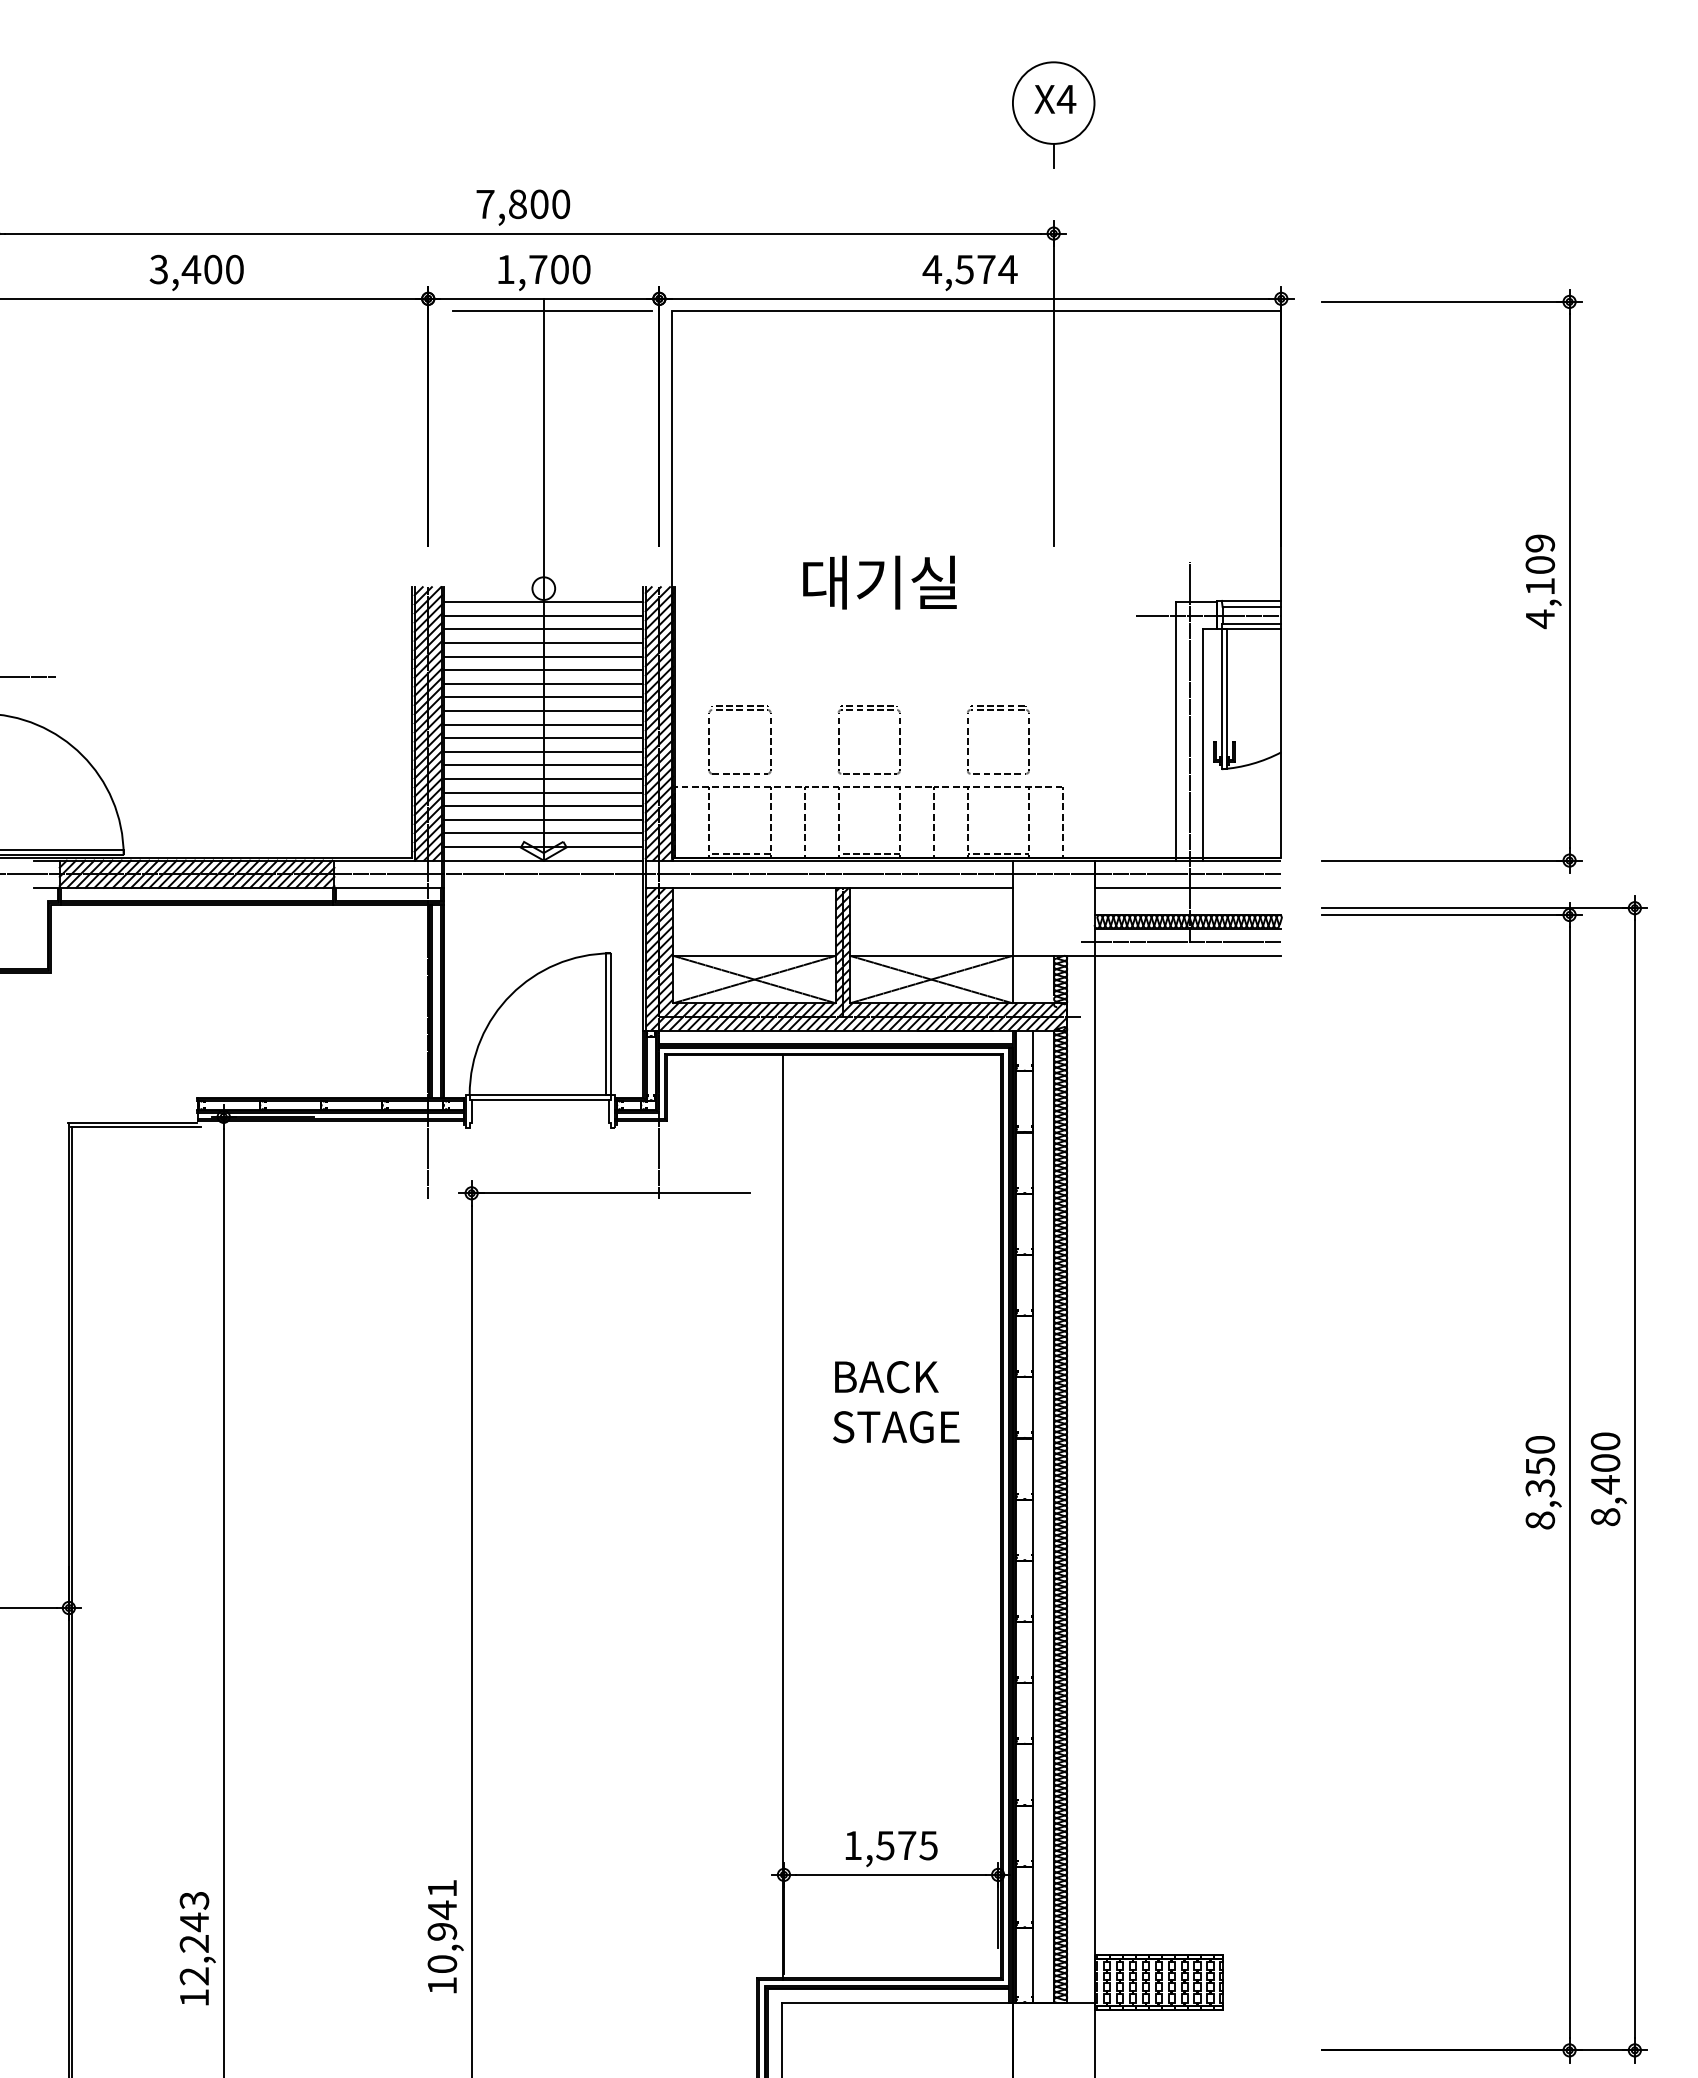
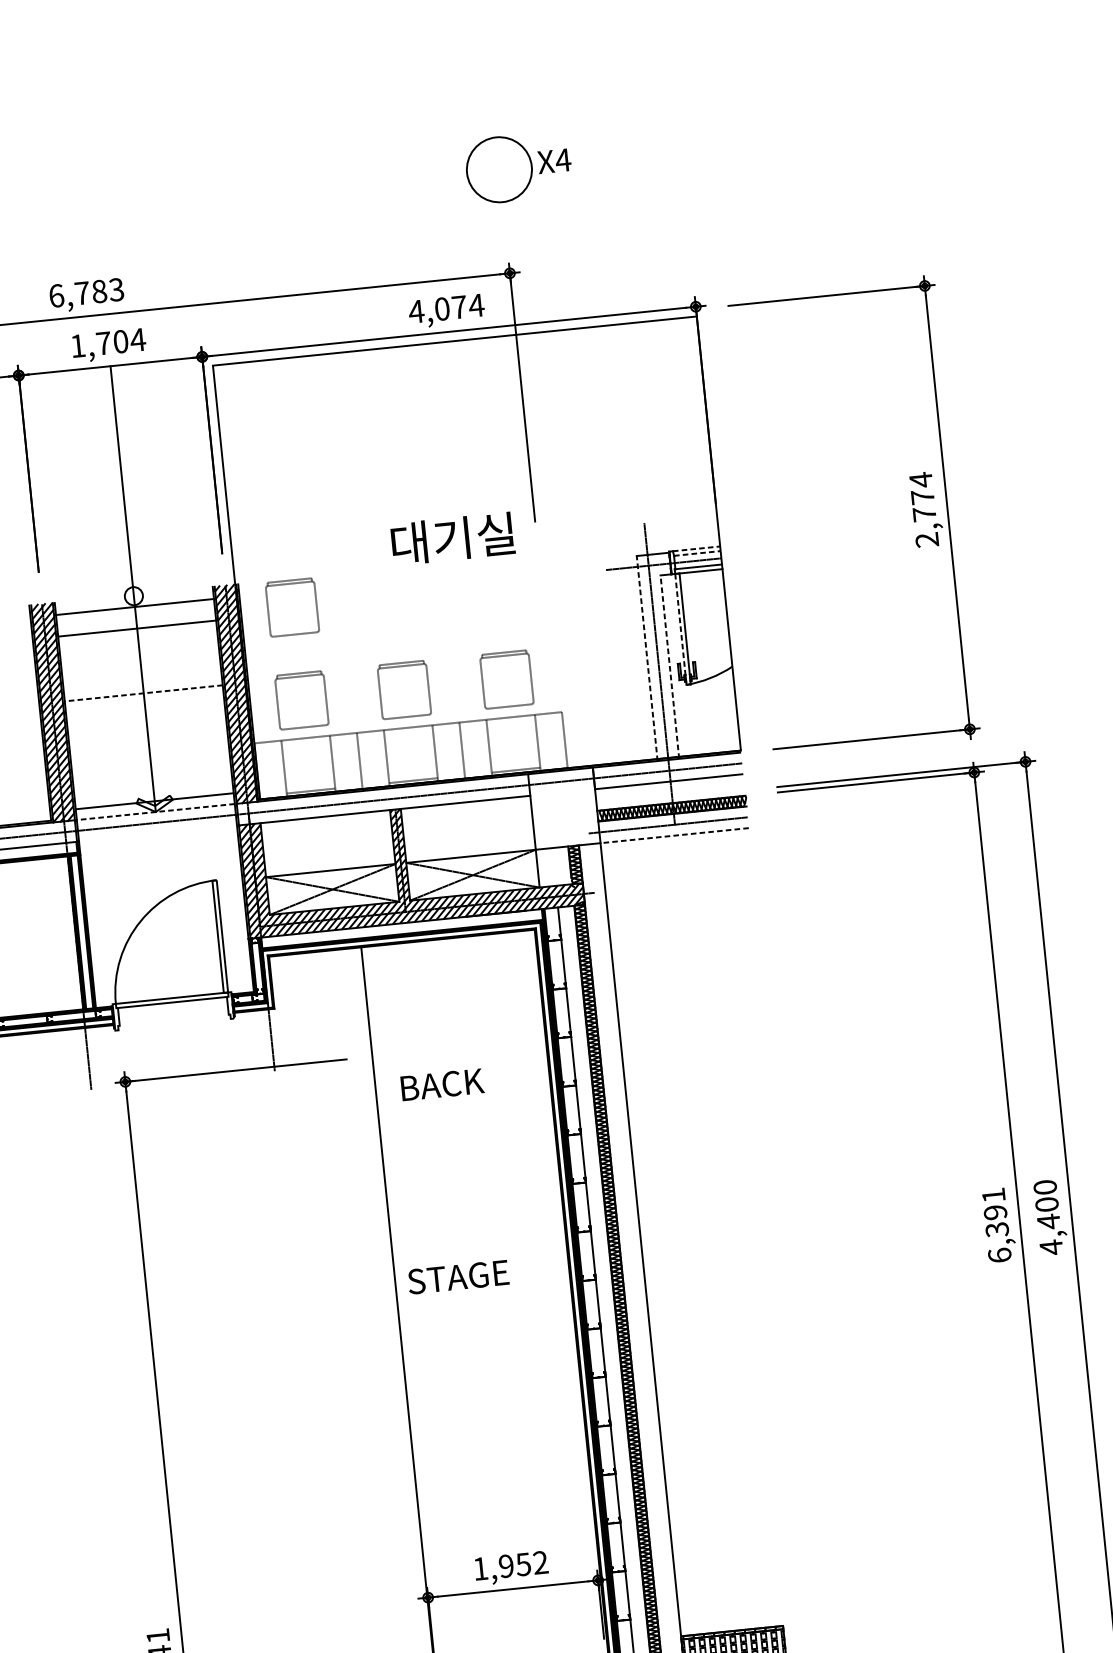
text: (1055, 99) -> (554, 161), moved
line: (1053, 155) -> (503, 211), removed
text: (523, 204) -> (86, 292), 7,800 -> 6,783
text: (581, 269) -> (138, 339), 1,700 -> 1,704
text: (964, 269) -> (442, 309), 4,574 -> 4,074
line: (551, 310) -> (117, 374), removed
text: (1540, 581) -> (924, 510), 4,109 -> 2,774
text: (879, 582) -> (452, 538), moved
part: (739, 593) -> (289, 584), added
line: (1251, 600) -> (696, 548), solid -> dashed
line: (1252, 606) -> (697, 553), solid -> dashed
line: (543, 615) -> (135, 617), removed
line: (543, 643) -> (138, 639), removed
line: (543, 656) -> (139, 650), removed
line: (543, 670) -> (140, 661), removed
line: (543, 683) -> (141, 671), removed
line: (543, 697) -> (142, 682), removed
line: (1221, 699) -> (680, 629), solid -> dashed
line: (543, 711) -> (143, 693), solid -> dashed
line: (543, 724) -> (144, 704), removed
line: (1176, 730) -> (647, 657), solid -> dashed
line: (543, 738) -> (145, 715), removed
line: (1203, 745) -> (670, 667), solid -> dashed
line: (543, 751) -> (146, 725), removed
line: (543, 765) -> (147, 736), removed
line: (543, 779) -> (149, 747), removed
line: (543, 792) -> (150, 758), removed
line: (543, 806) -> (151, 769), removed
line: (543, 819) -> (152, 779), removed
line: (543, 833) -> (153, 790), removed
line: (543, 860) -> (155, 811), solid -> dashed
line: (1187, 955) -> (674, 835), solid -> dashed
text: (886, 1377) -> (442, 1085), moved
text: (896, 1427) -> (458, 1277), moved
text: (1540, 1482) -> (996, 1225), 8,350 -> 6,391
text: (1605, 1517) -> (1051, 1247), 8,400 -> 4,400
text: (906, 1845) -> (523, 1564), 1,575 -> 1,952

